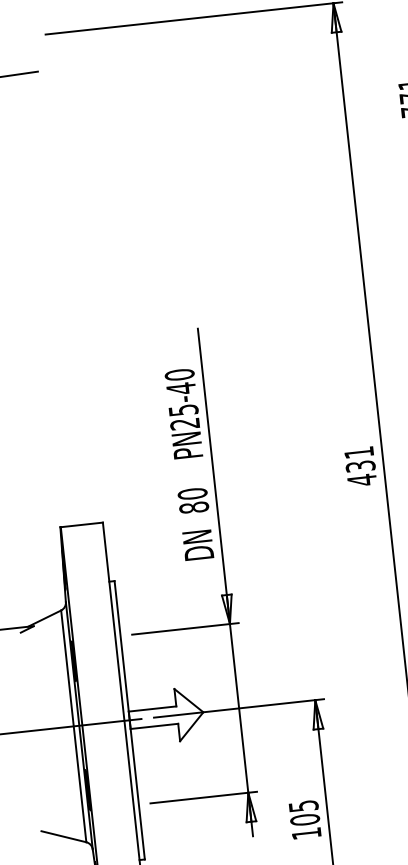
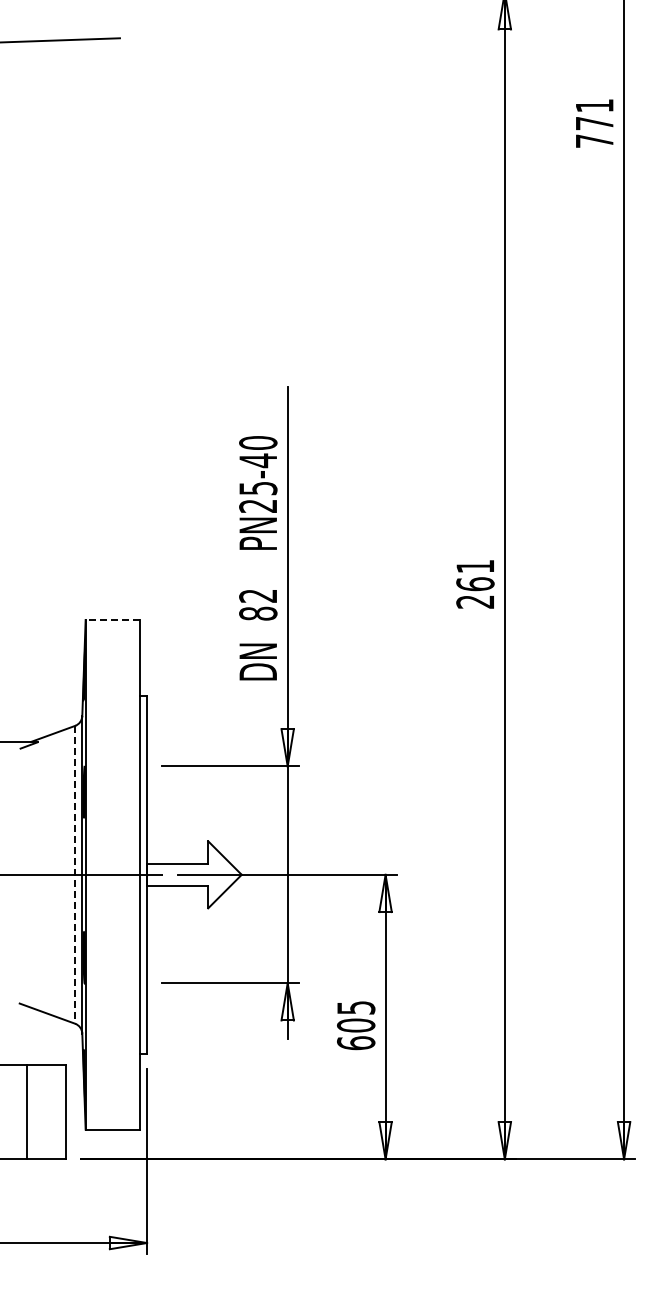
text: (361, 473) -> (475, 593), 431 -> 261
text: (192, 493) -> (258, 595), 80 -> 82
line: (81, 525) -> (112, 620), solid -> dashed
line: (73, 726) -> (75, 874), solid -> dashed
text: (306, 833) -> (356, 1043), 105 -> 605

